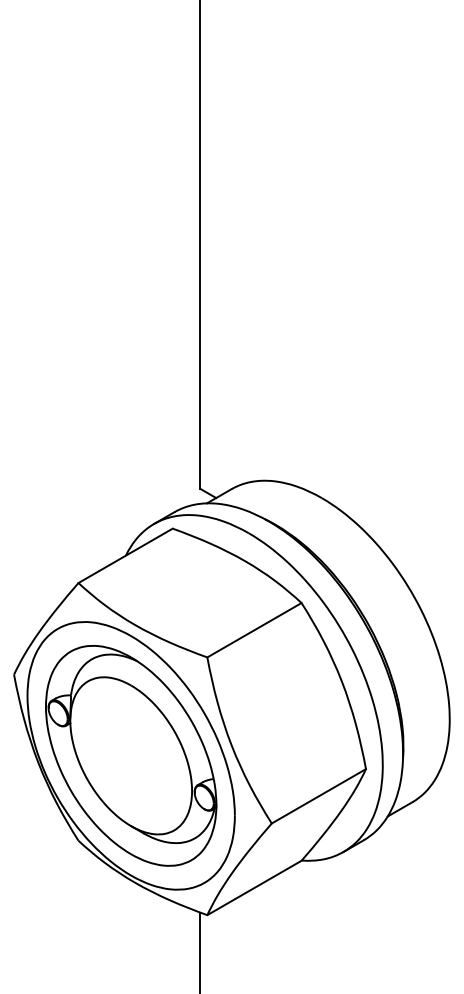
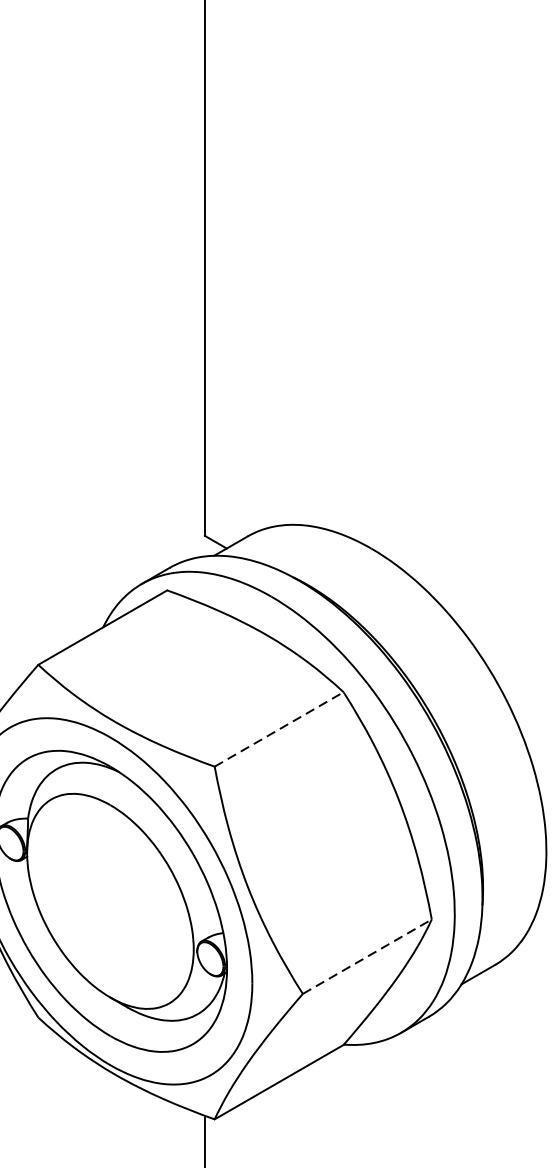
line: (254, 629) -> (279, 728), solid -> dashed
line: (319, 796) -> (368, 956), solid -> dashed

